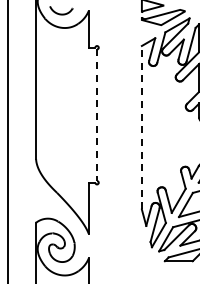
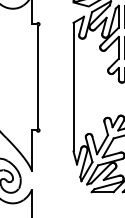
line: (97, 115) -> (38, 77), dashed -> solid
line: (141, 127) -> (73, 86), dashed -> solid

